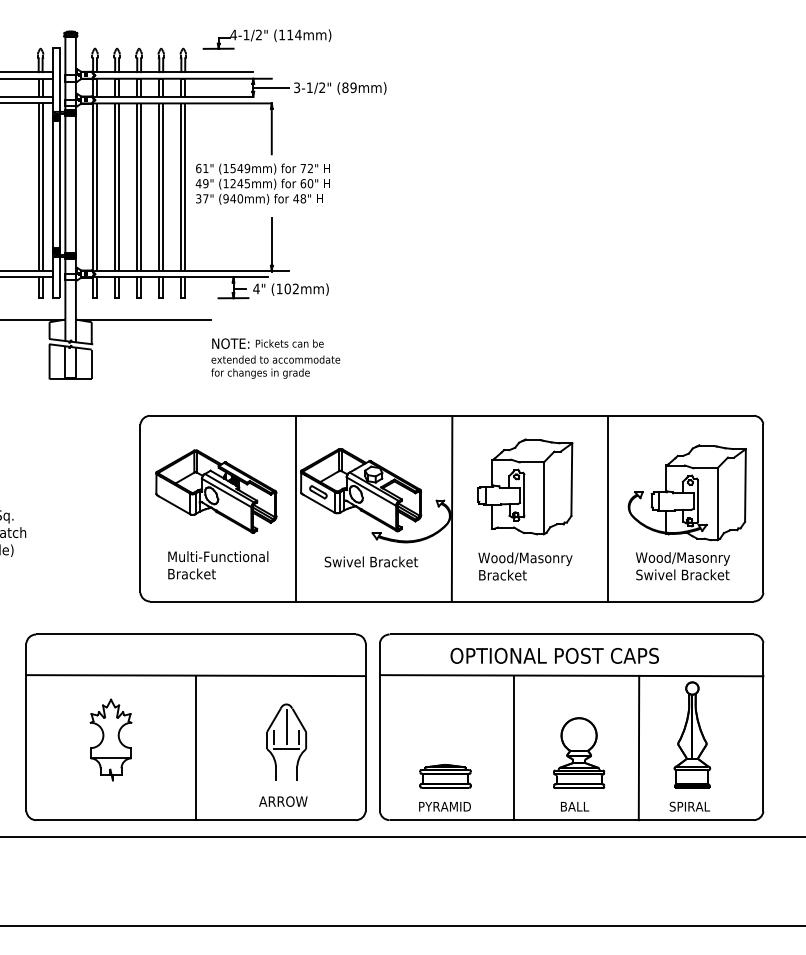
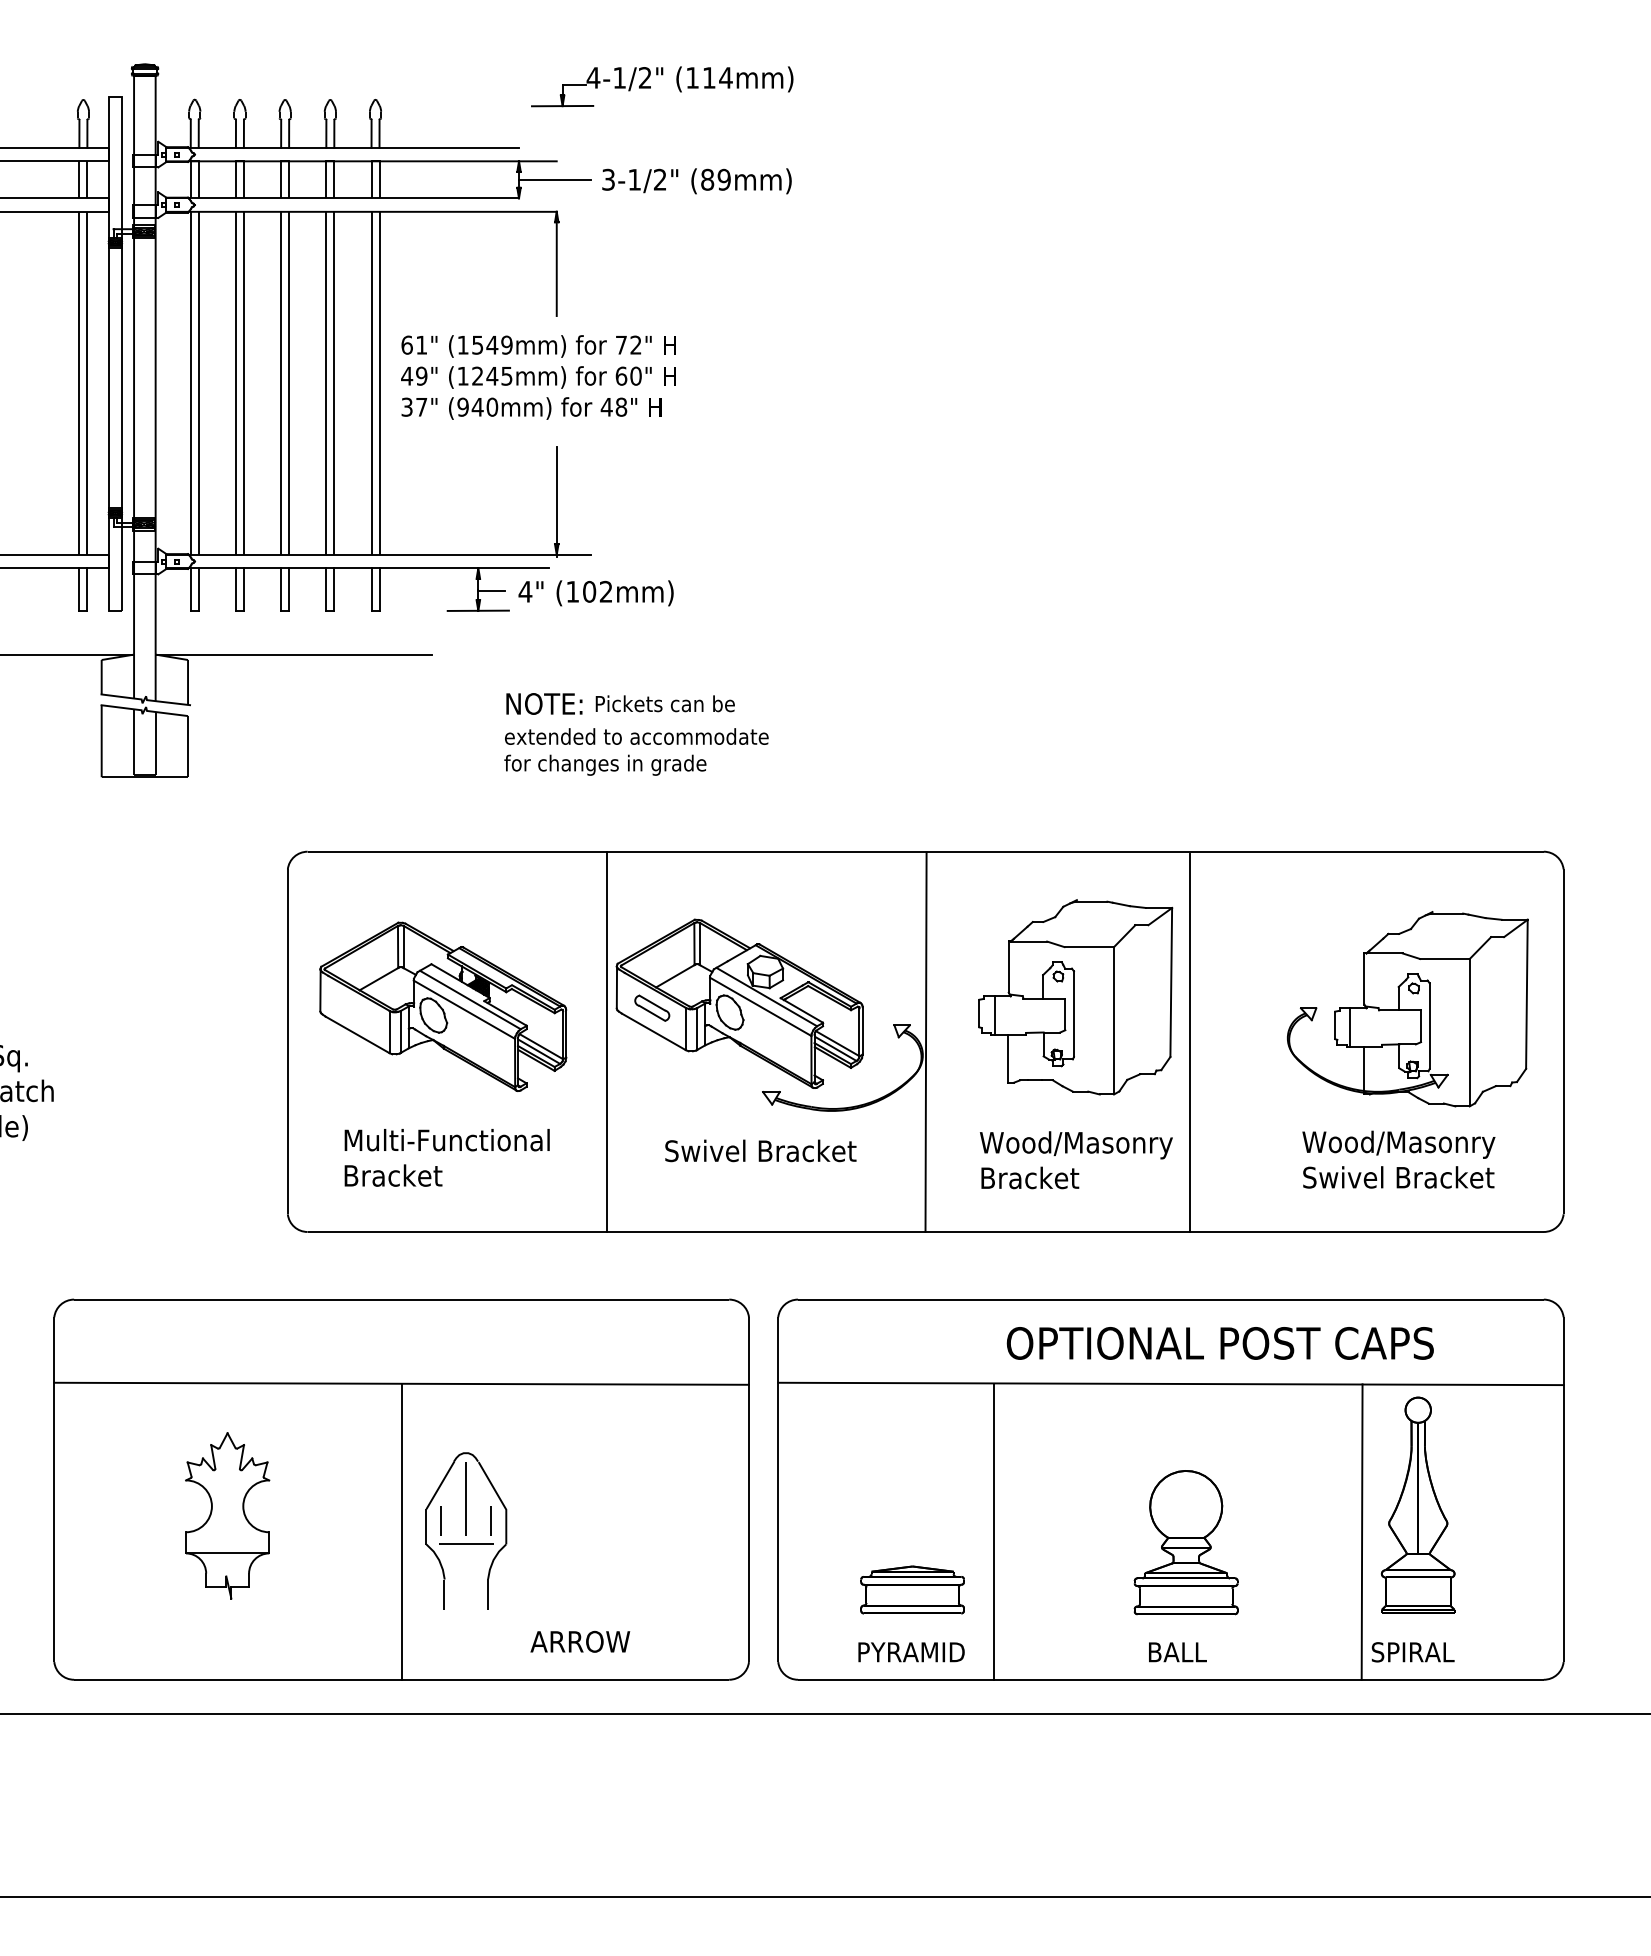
part: (266, 39) -> (660, 87), moved
text: (275, 358) -> (636, 734), moved
line: (608, 508) -> (1191, 1041), moved
text: (554, 655) -> (1219, 1342), moved
part: (286, 741) -> (466, 1528), moved
line: (514, 747) -> (994, 1530), moved
line: (638, 747) -> (1361, 1530), moved

